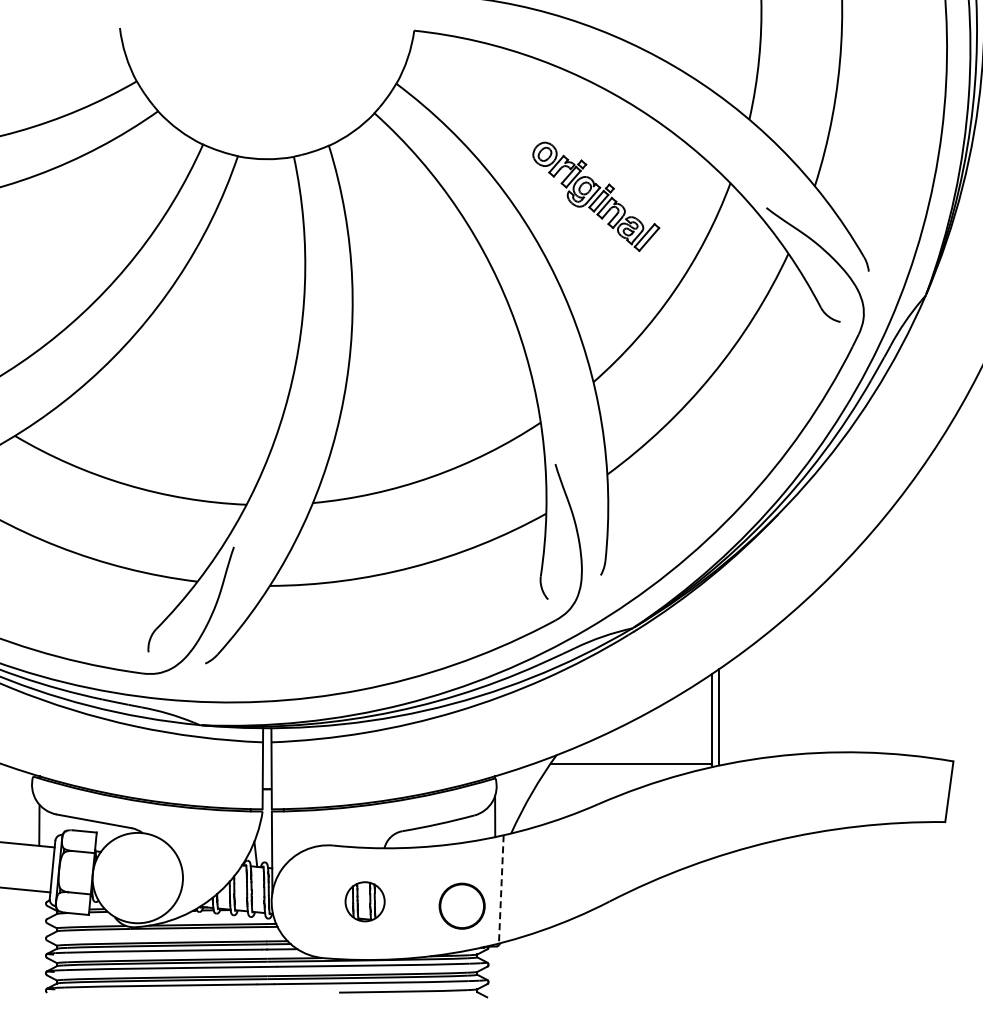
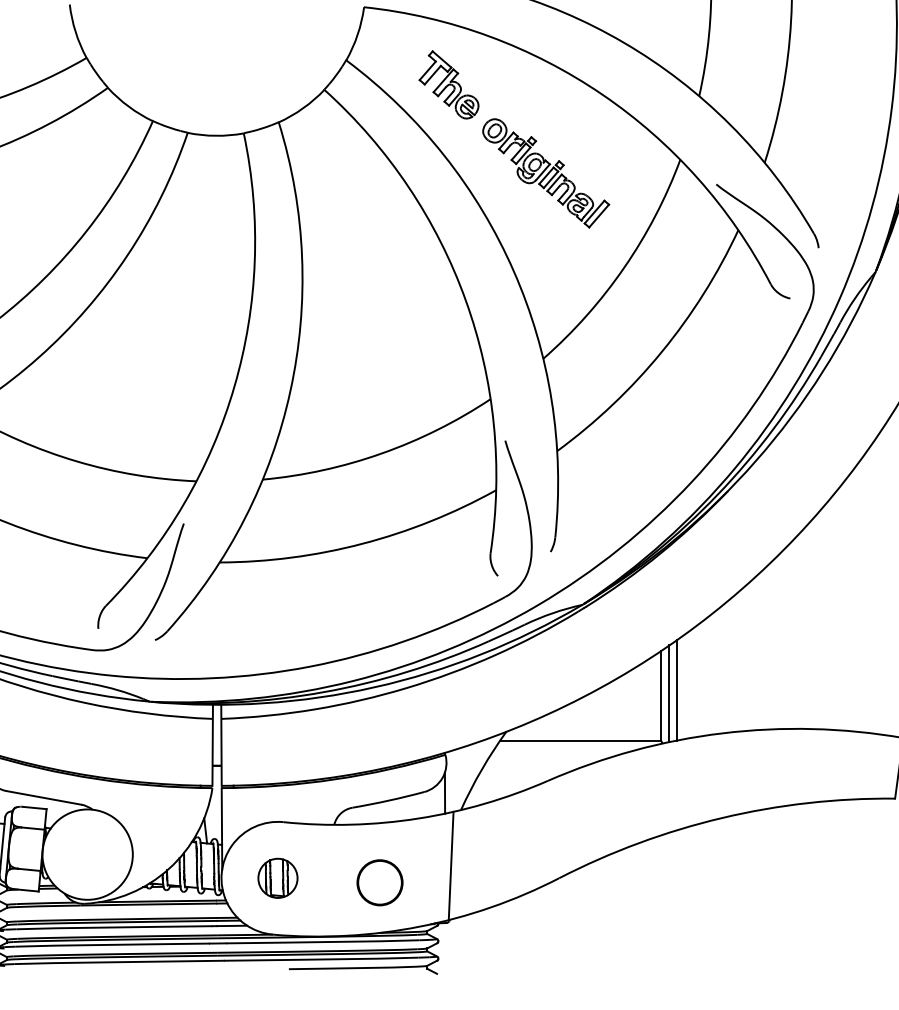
part: (498, 107) -> (448, 84), added
line: (726, 713) -> (676, 690), added
line: (501, 889) -> (451, 866), dashed -> solid
part: (364, 901) -> (277, 878), moved
circle: (461, 905) -> (379, 882), moved

